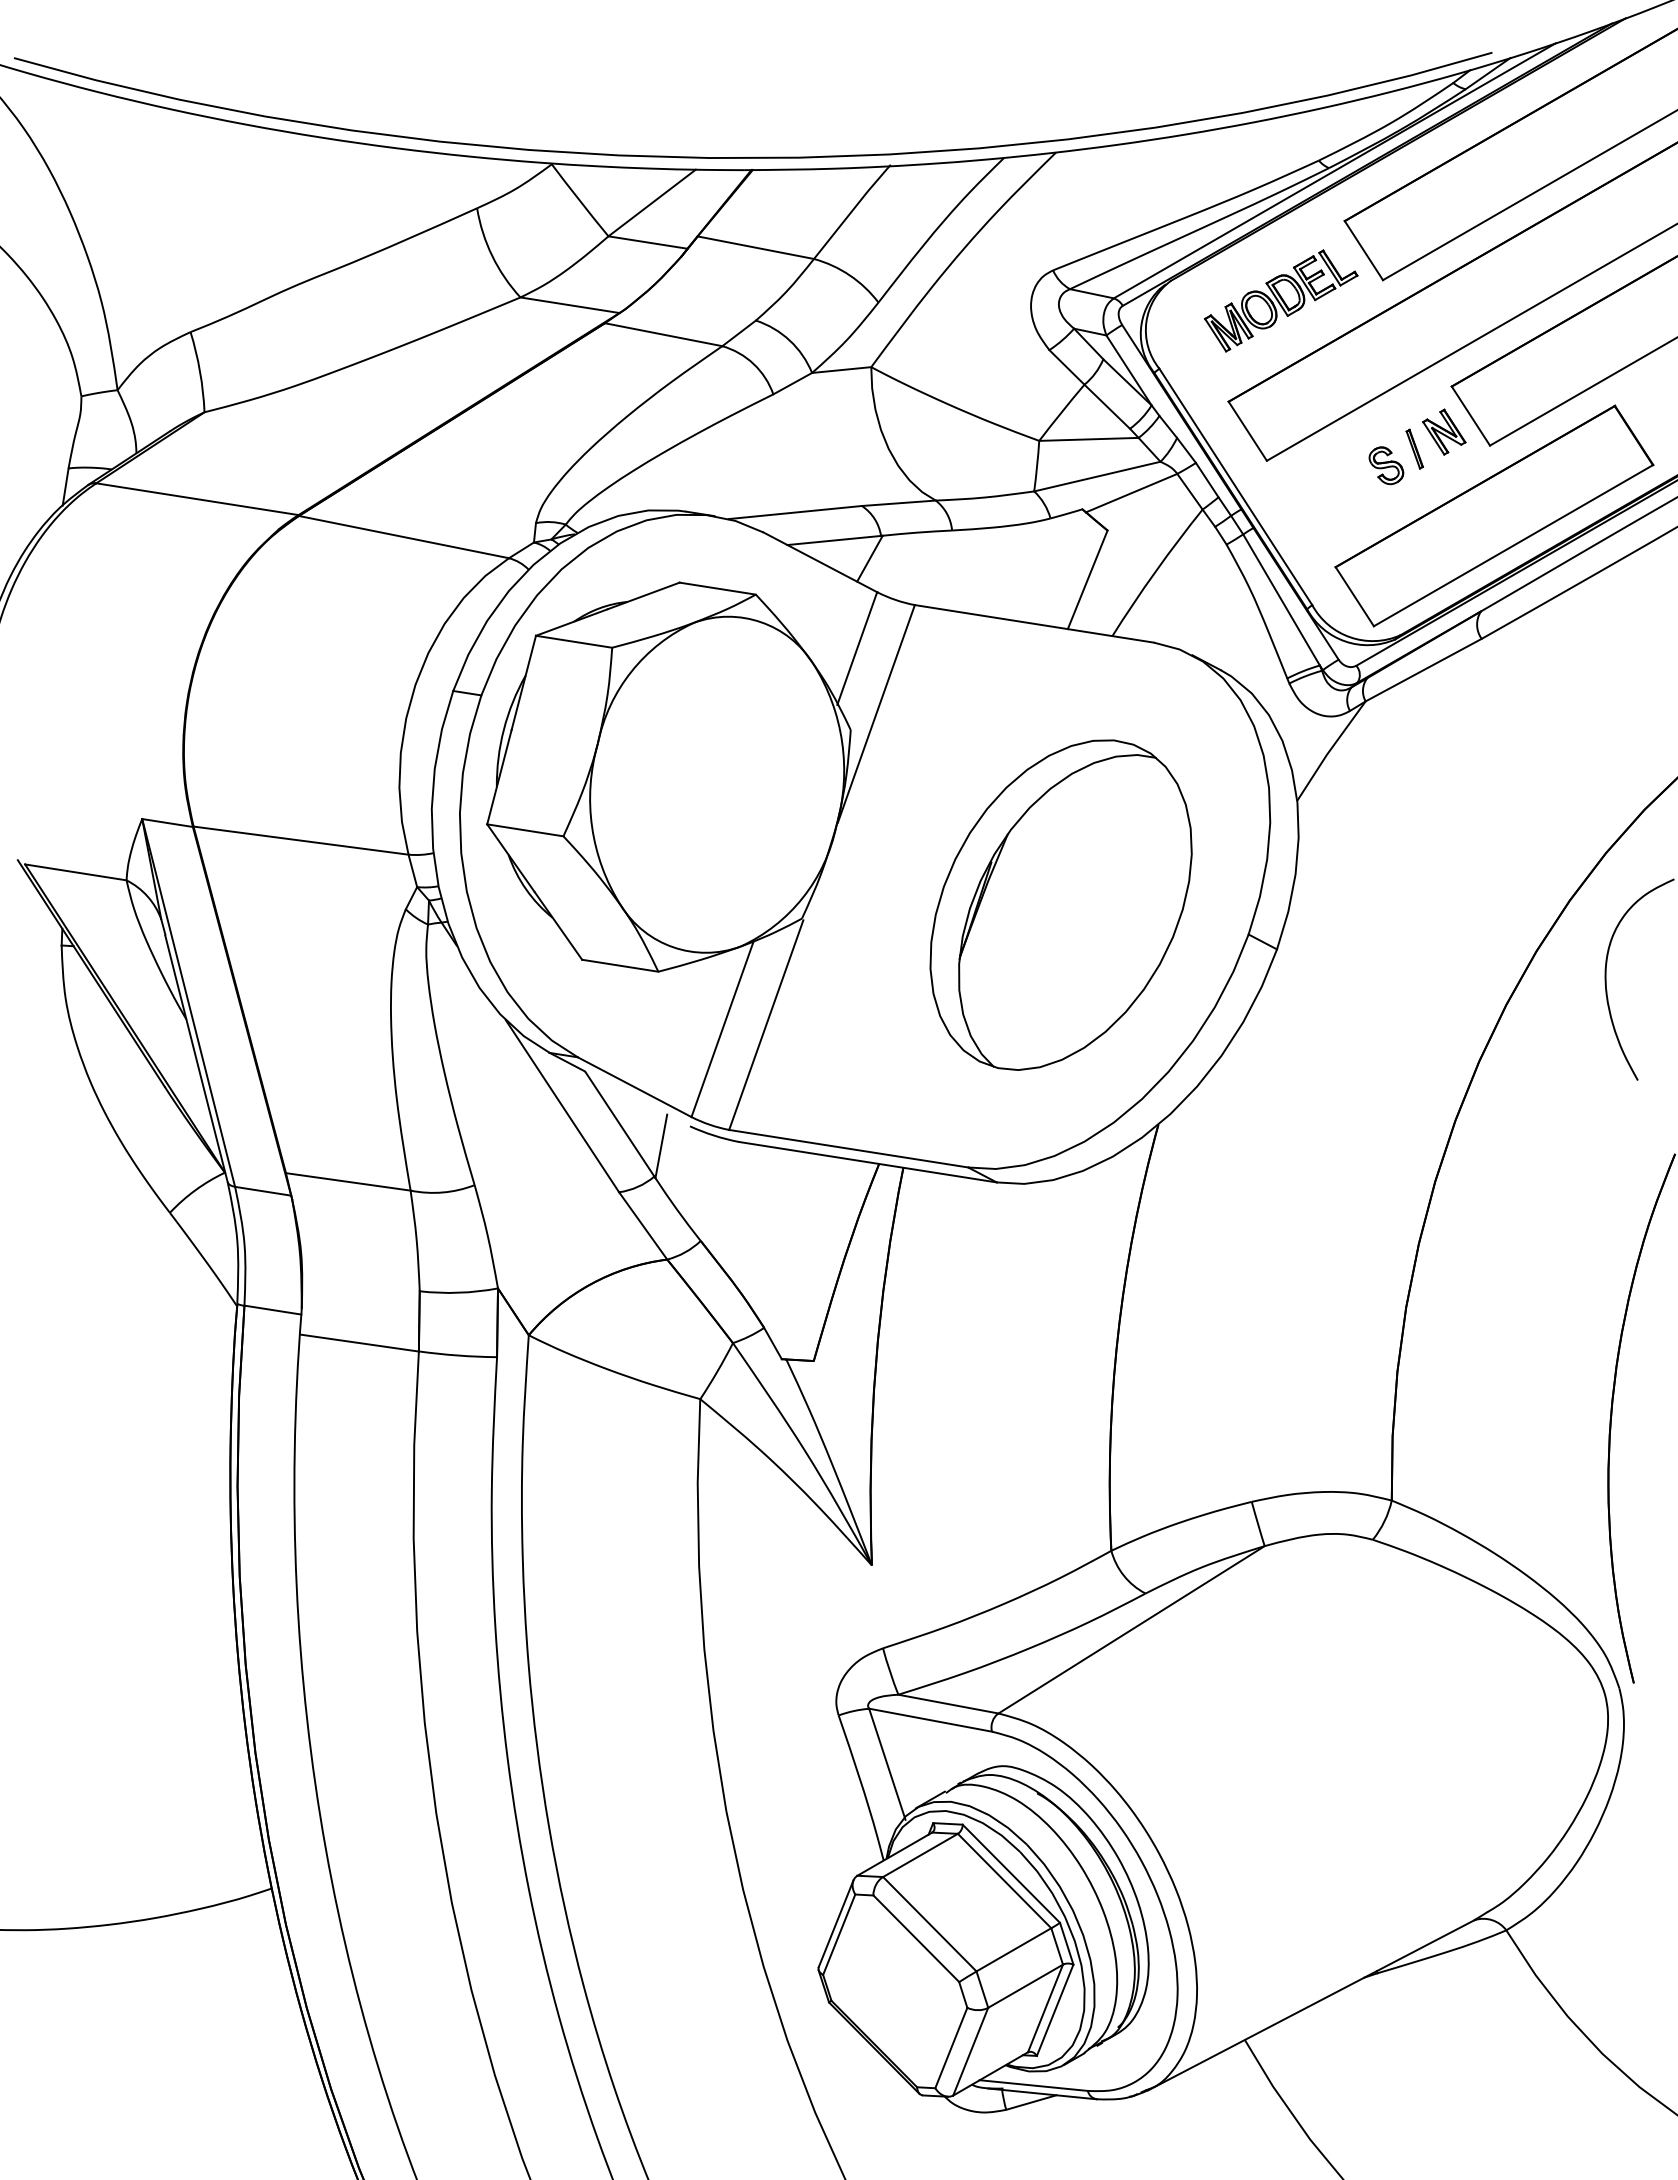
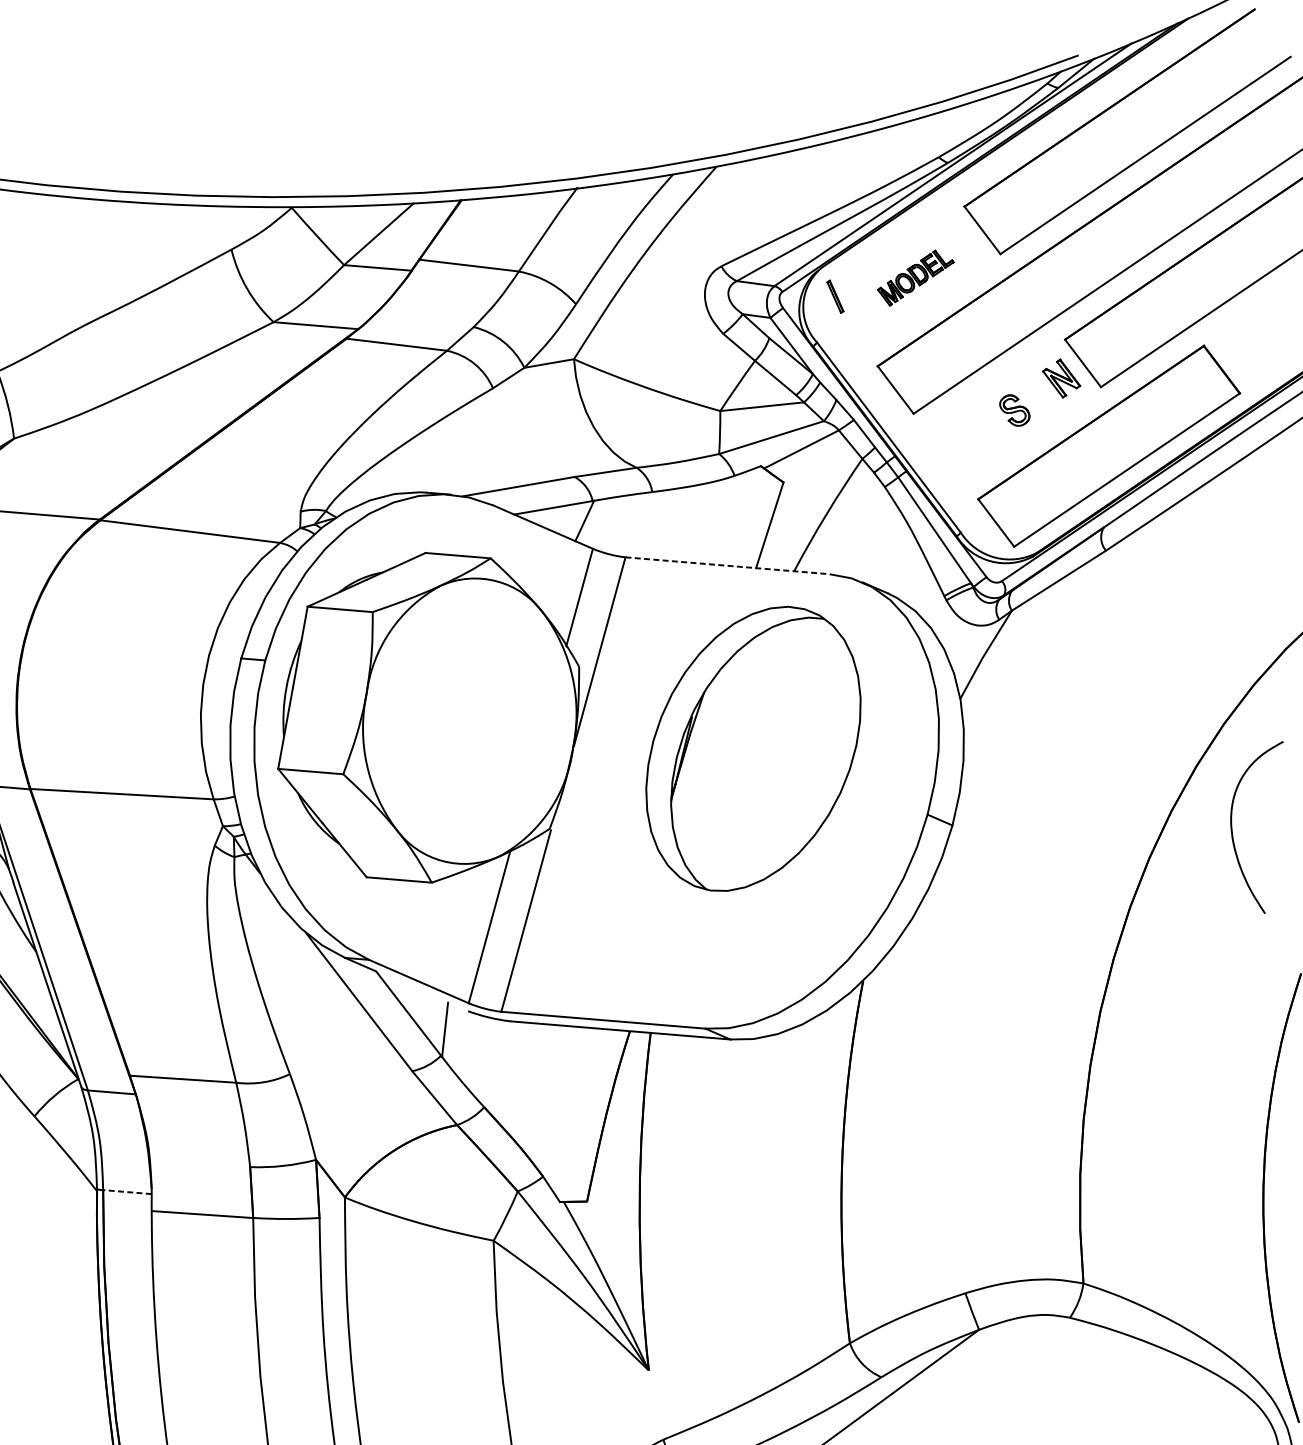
part: (1281, 300) -> (916, 277), size x0.6
part: (1414, 448) -> (835, 296), moved
line: (1034, 623) -> (727, 565), solid -> dashed
part: (1060, 904) -> (752, 748), moved
line: (272, 1310) -> (127, 1192), solid -> dashed

